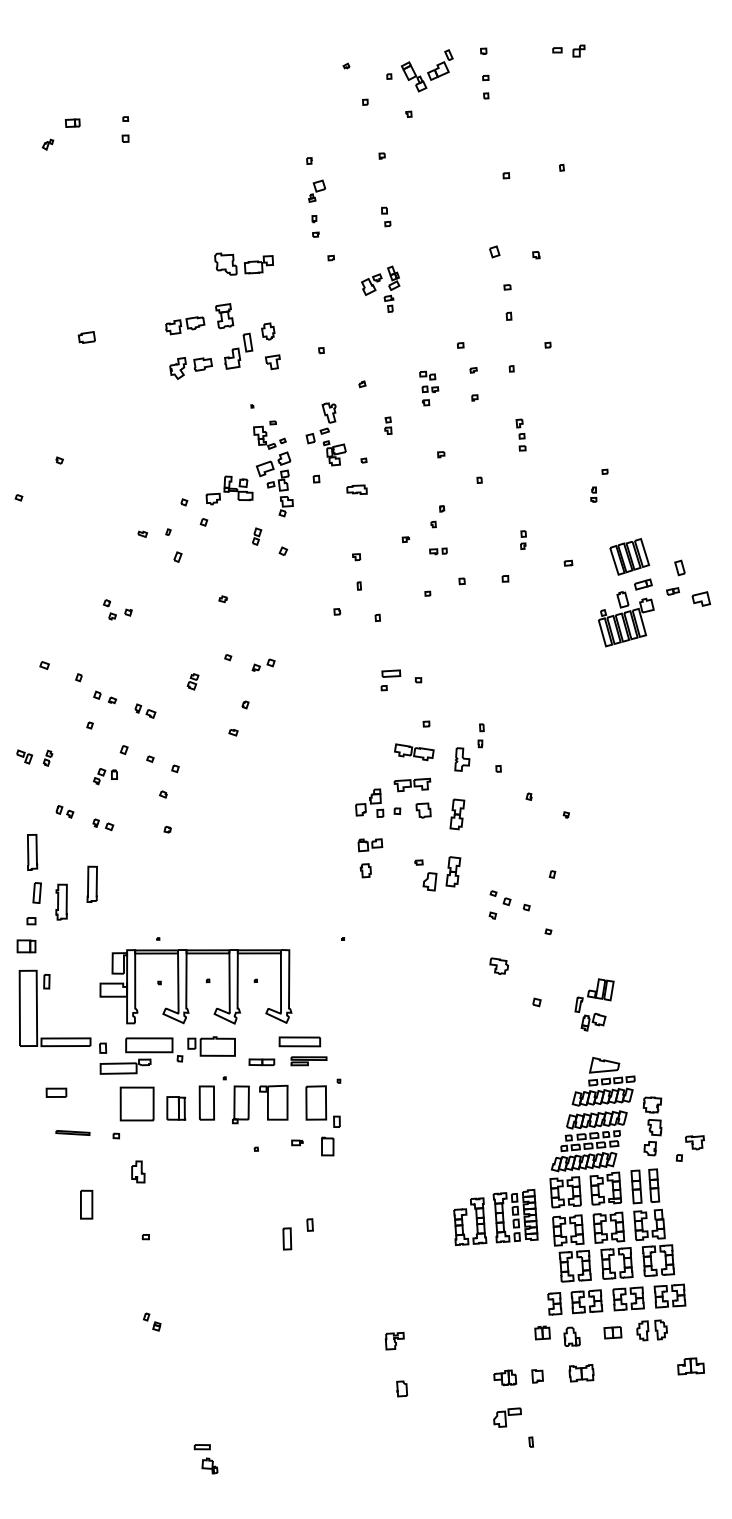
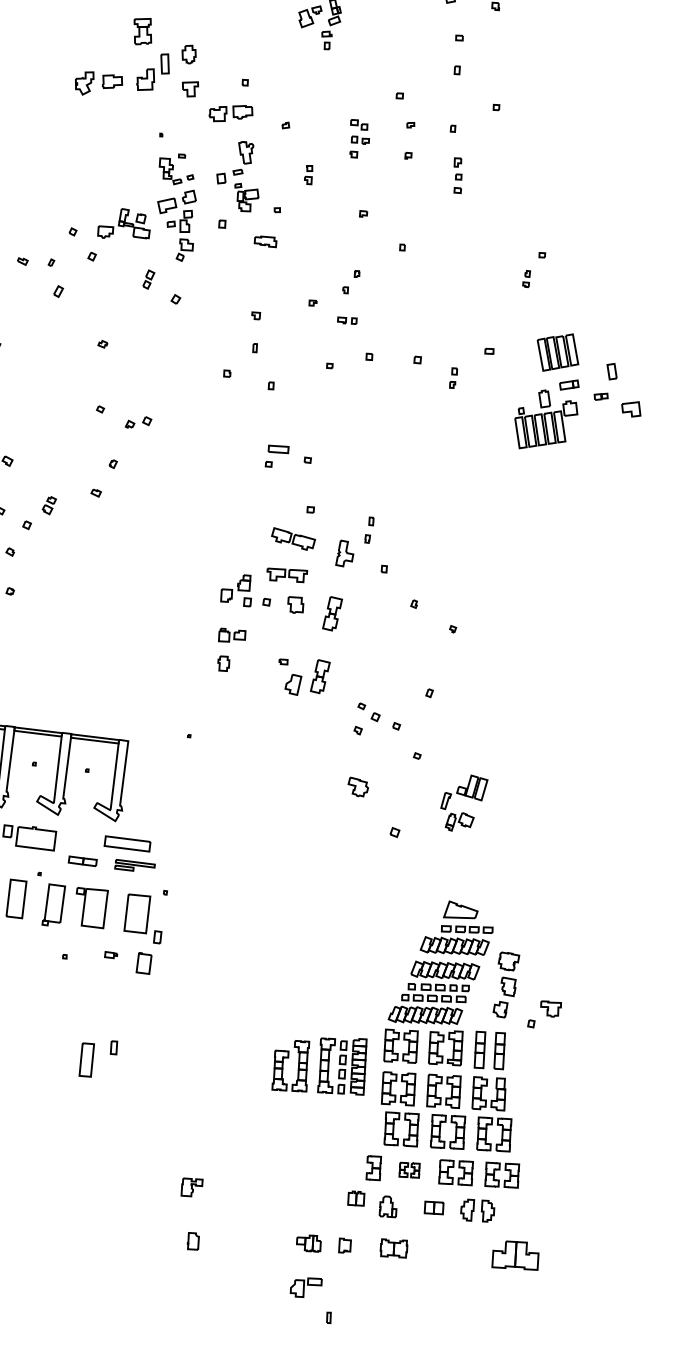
part: (185, 325) -> (231, 113), moved
part: (520, 434) -> (457, 174), moved
part: (523, 539) -> (453, 377), moved
part: (192, 681) -> (48, 505), moved
part: (594, 1004) -> (463, 802), moved
part: (287, 1238) -> (87, 1059), size x1.4
part: (586, 1301) -> (409, 1169), size x0.6
part: (690, 1366) -> (515, 1255), size x1.6

